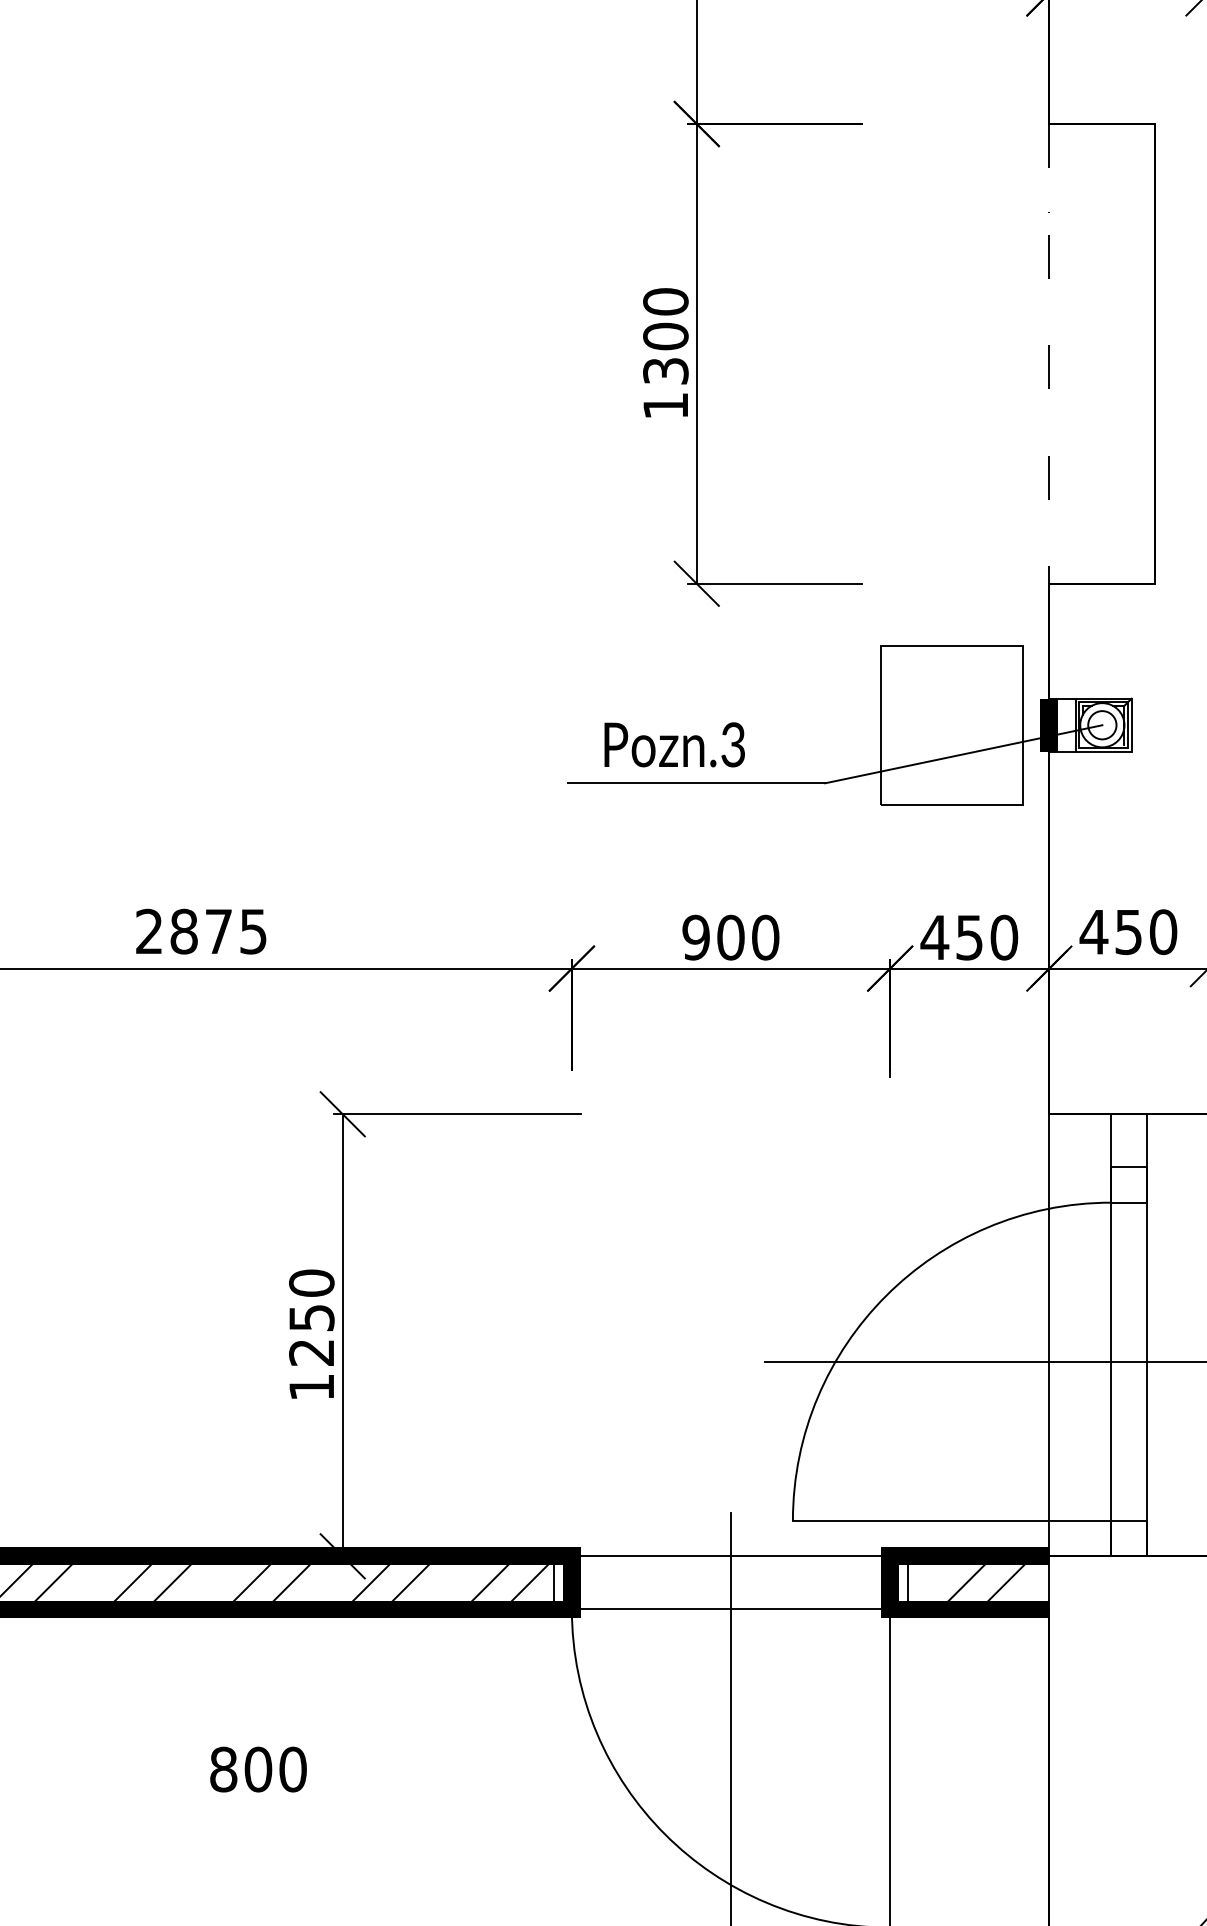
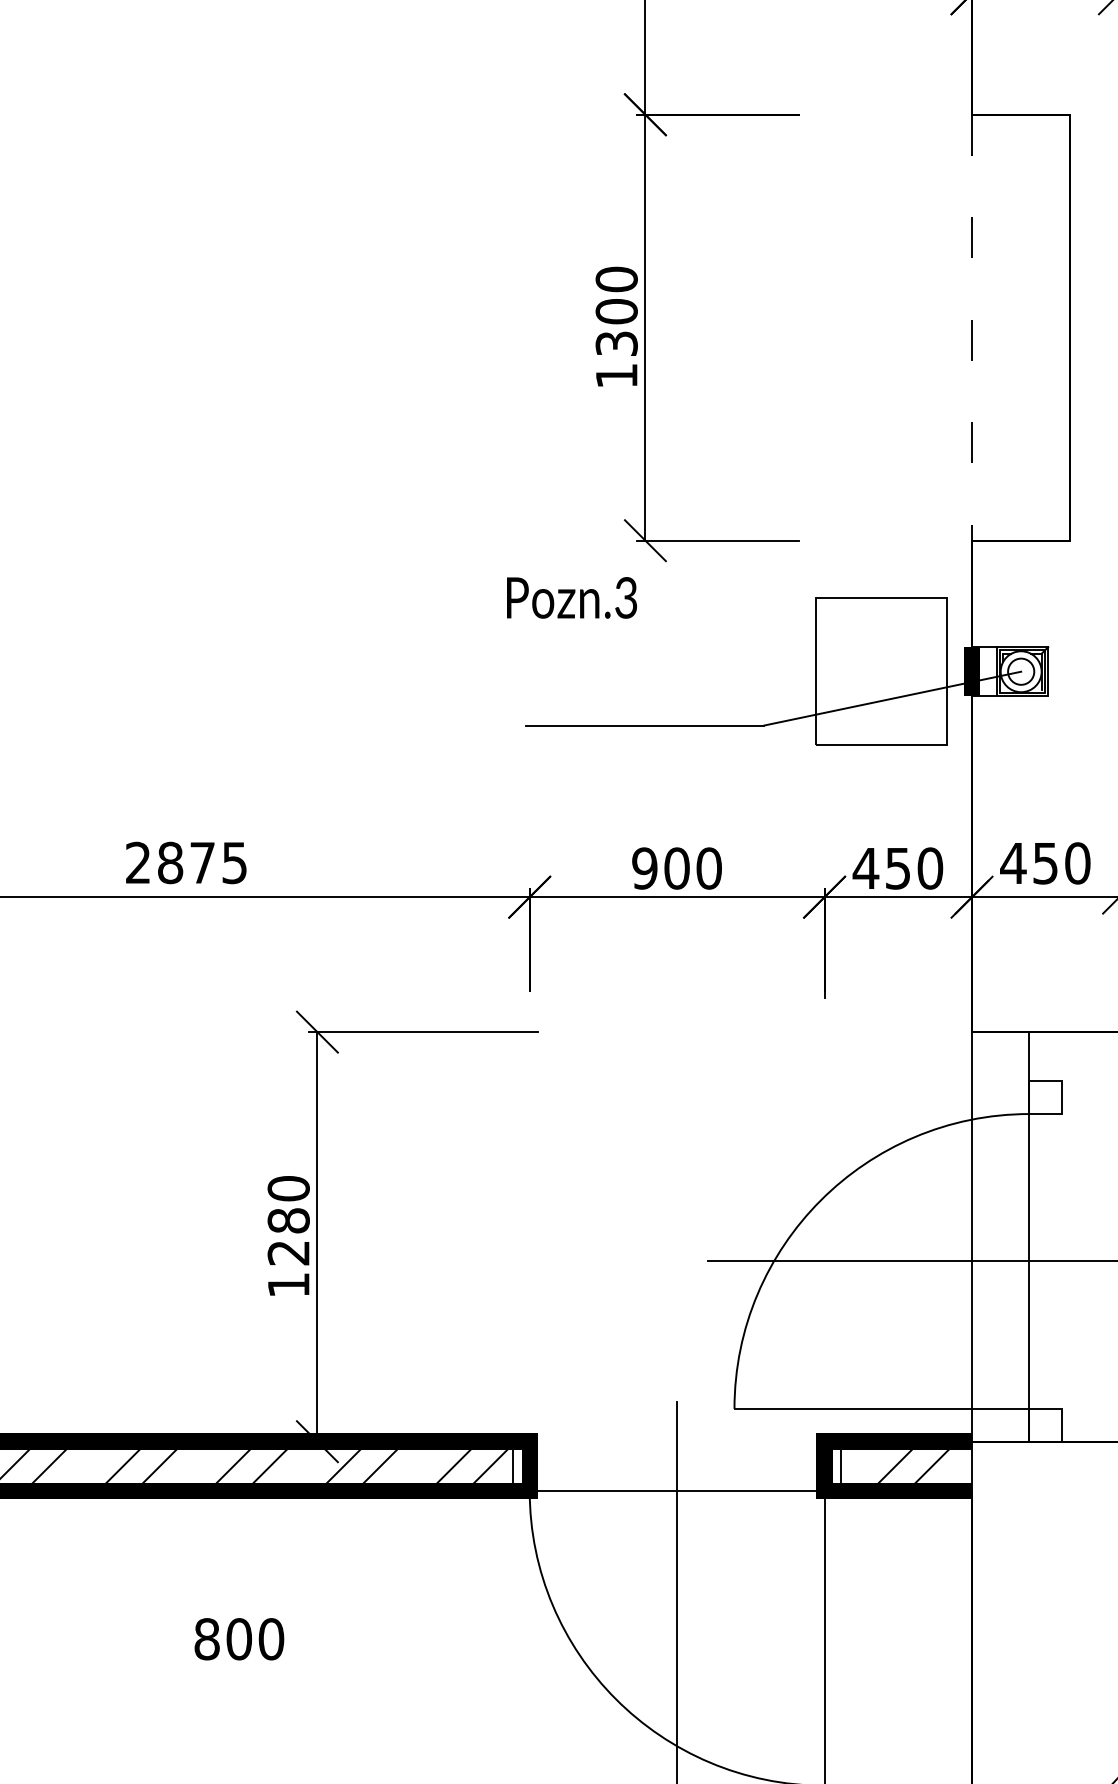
text: (674, 744) -> (571, 597), moved
text: (311, 1317) -> (288, 1220), 1250 -> 1280
line: (1146, 1334) -> (1062, 1236), removed
line: (730, 1556) -> (676, 1441), removed

